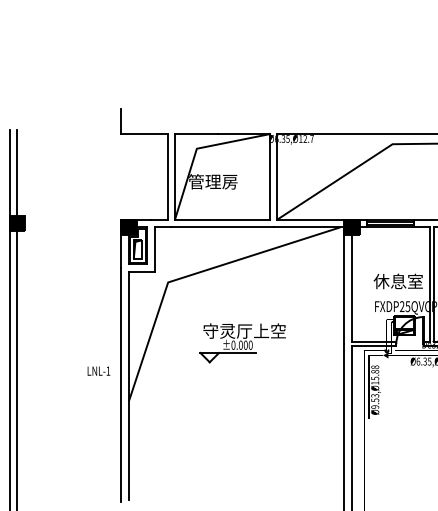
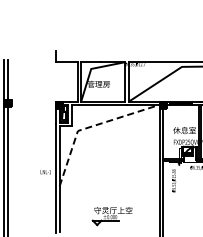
line: (193, 274) -> (89, 127), solid -> dashed
part: (240, 343) -> (111, 216), moved

